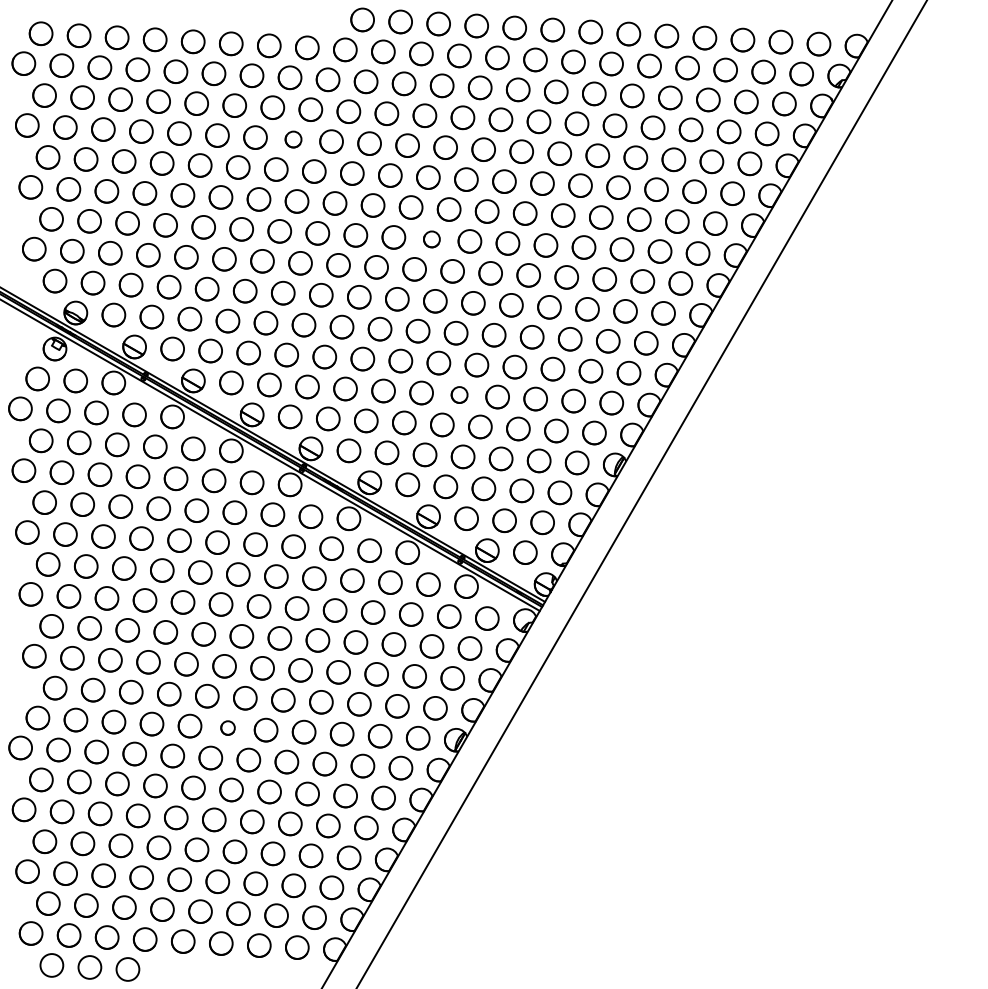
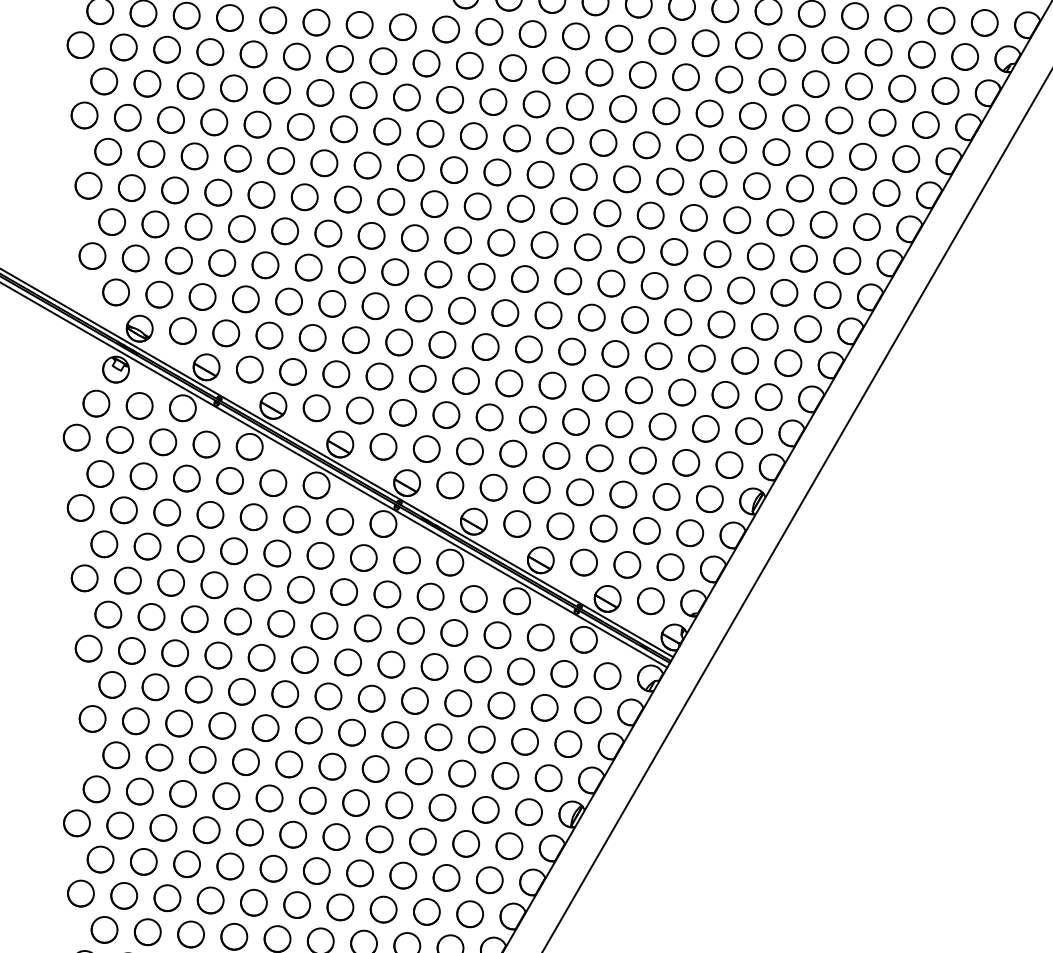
circle: (293, 139) -> (387, 131), size x1.43
part: (431, 239) -> (544, 245), size x1.43
part: (459, 394) -> (575, 421), size x1.43
part: (227, 727) -> (312, 800), size x1.67

